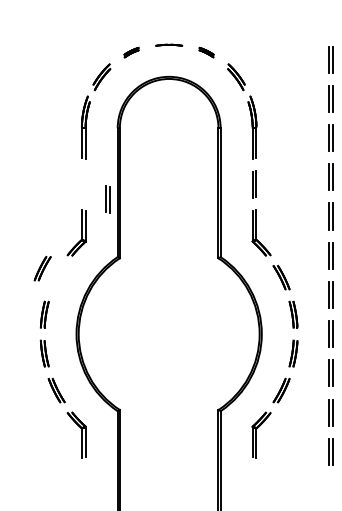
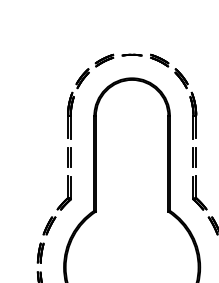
part: (131, 52) -> (104, 60), size x1.67
part: (206, 52) -> (159, 60), size x1.67
part: (107, 199) -> (69, 157), moved
part: (42, 268) -> (49, 225), moved

